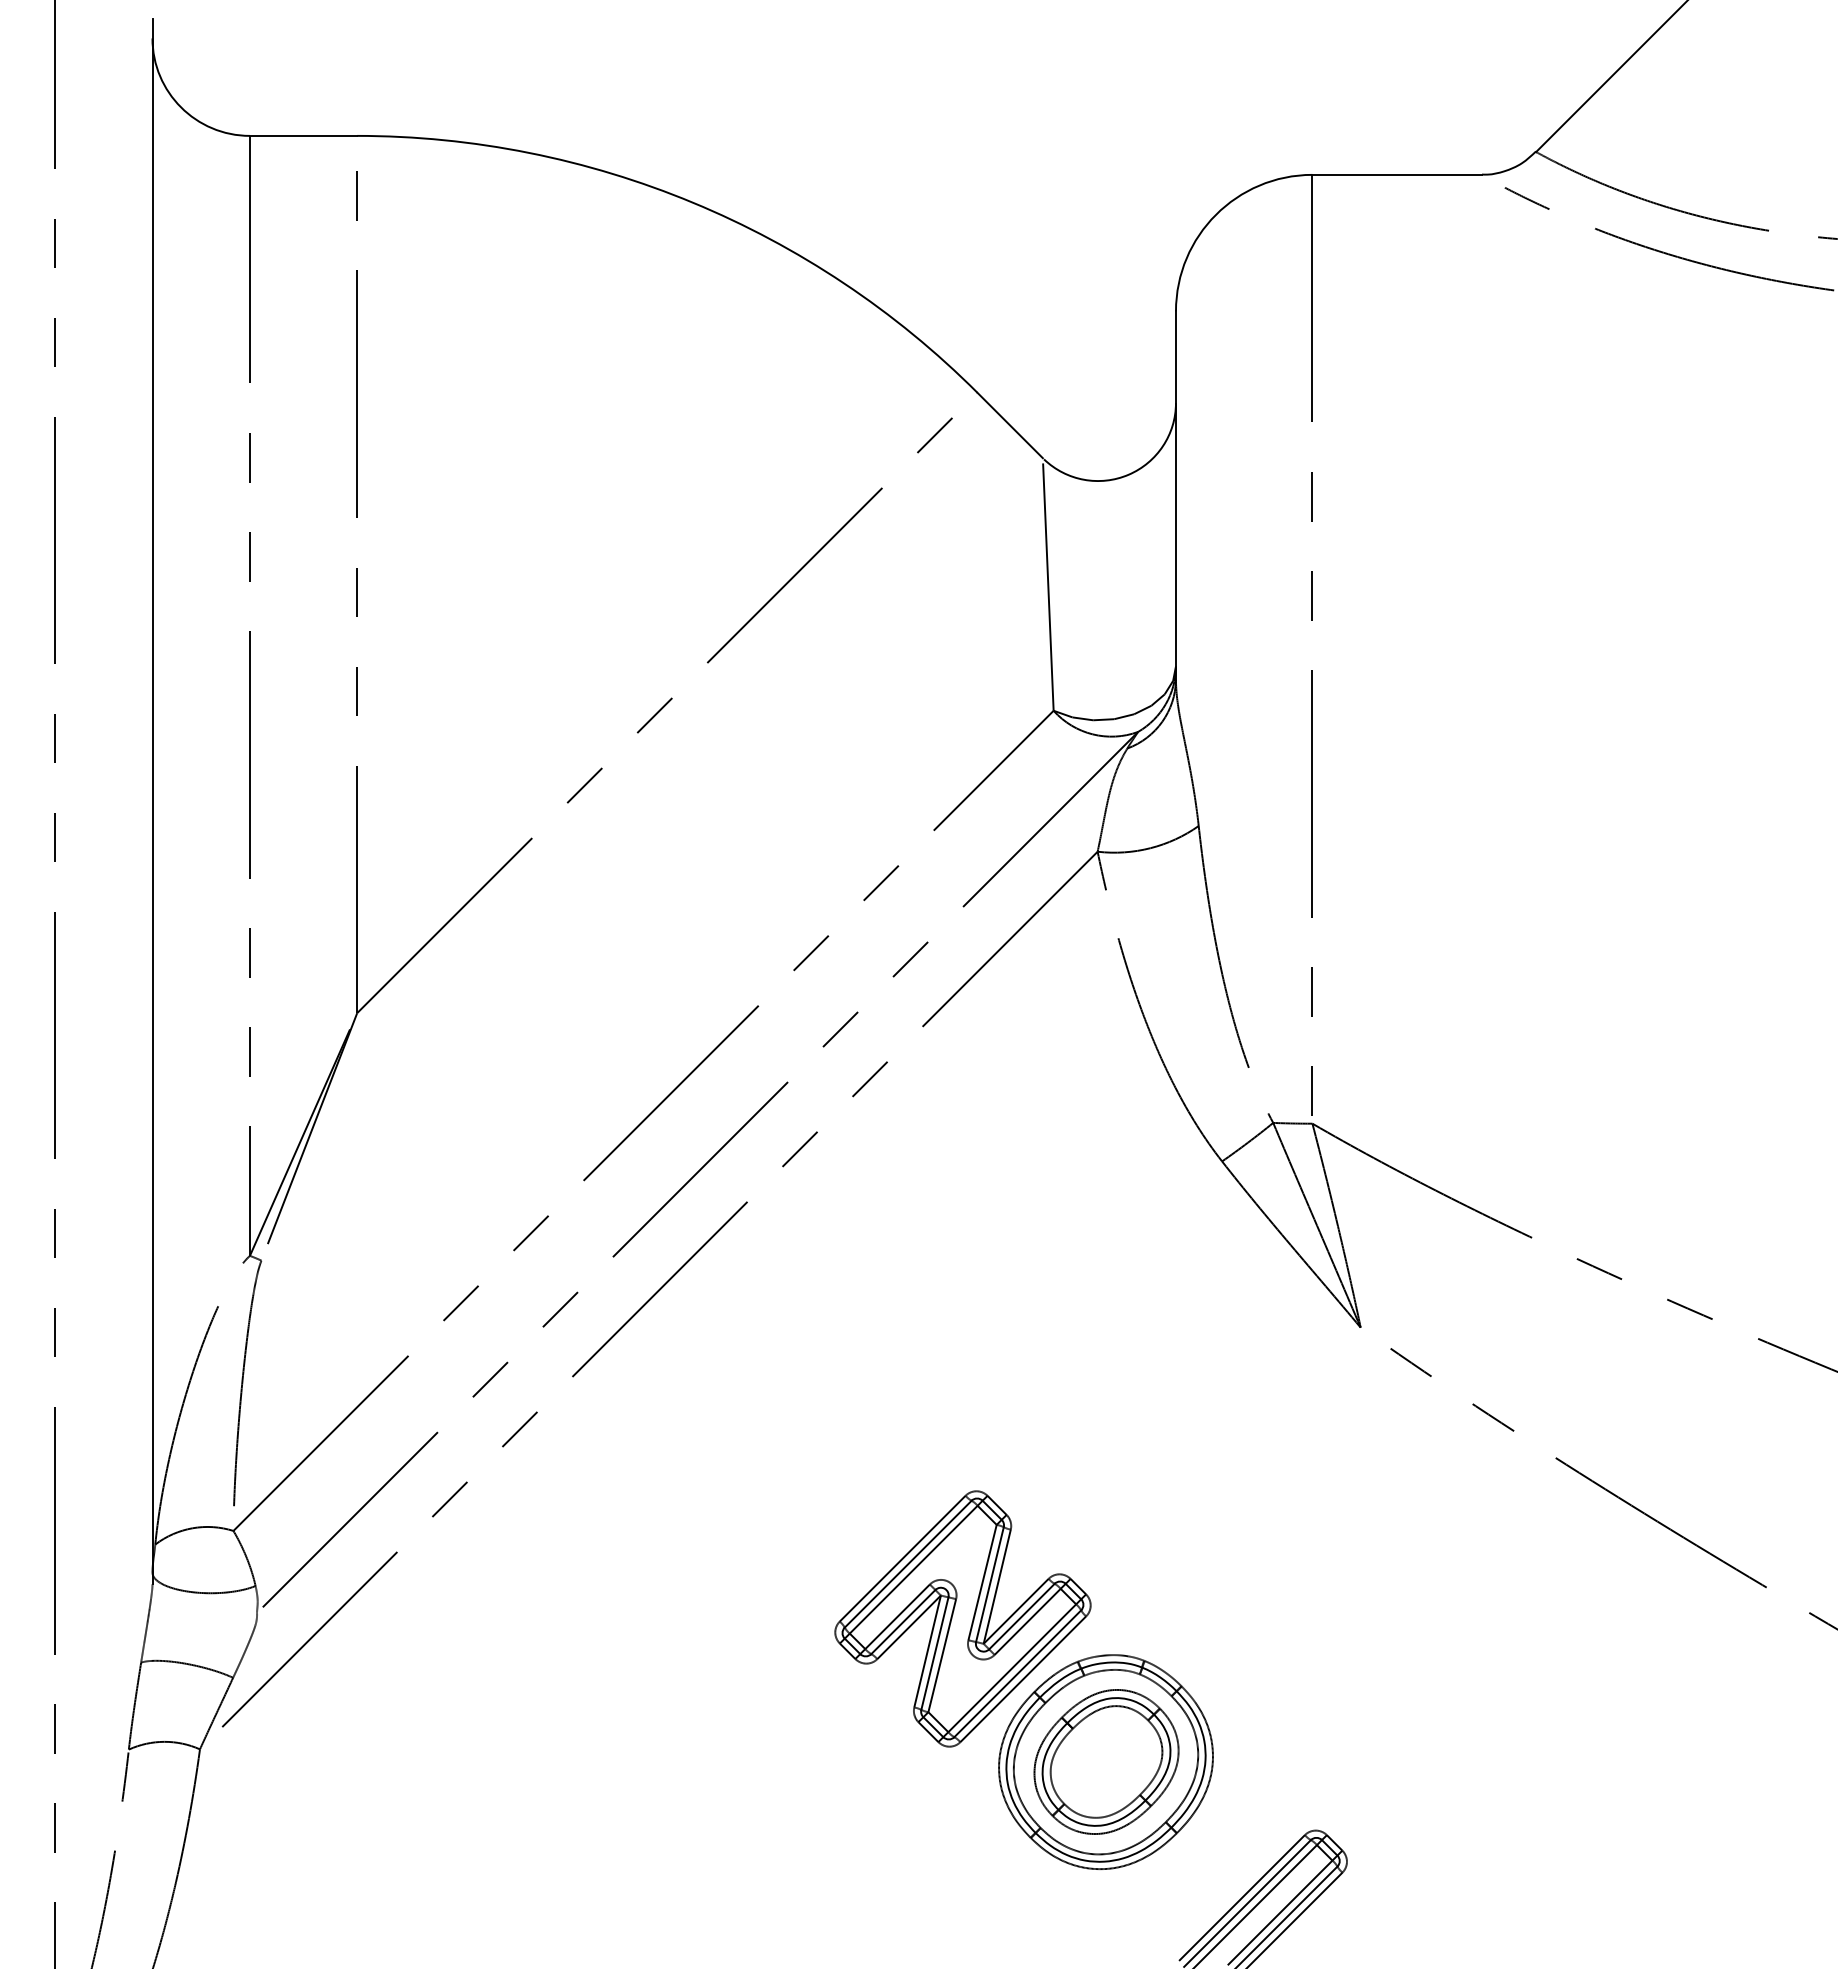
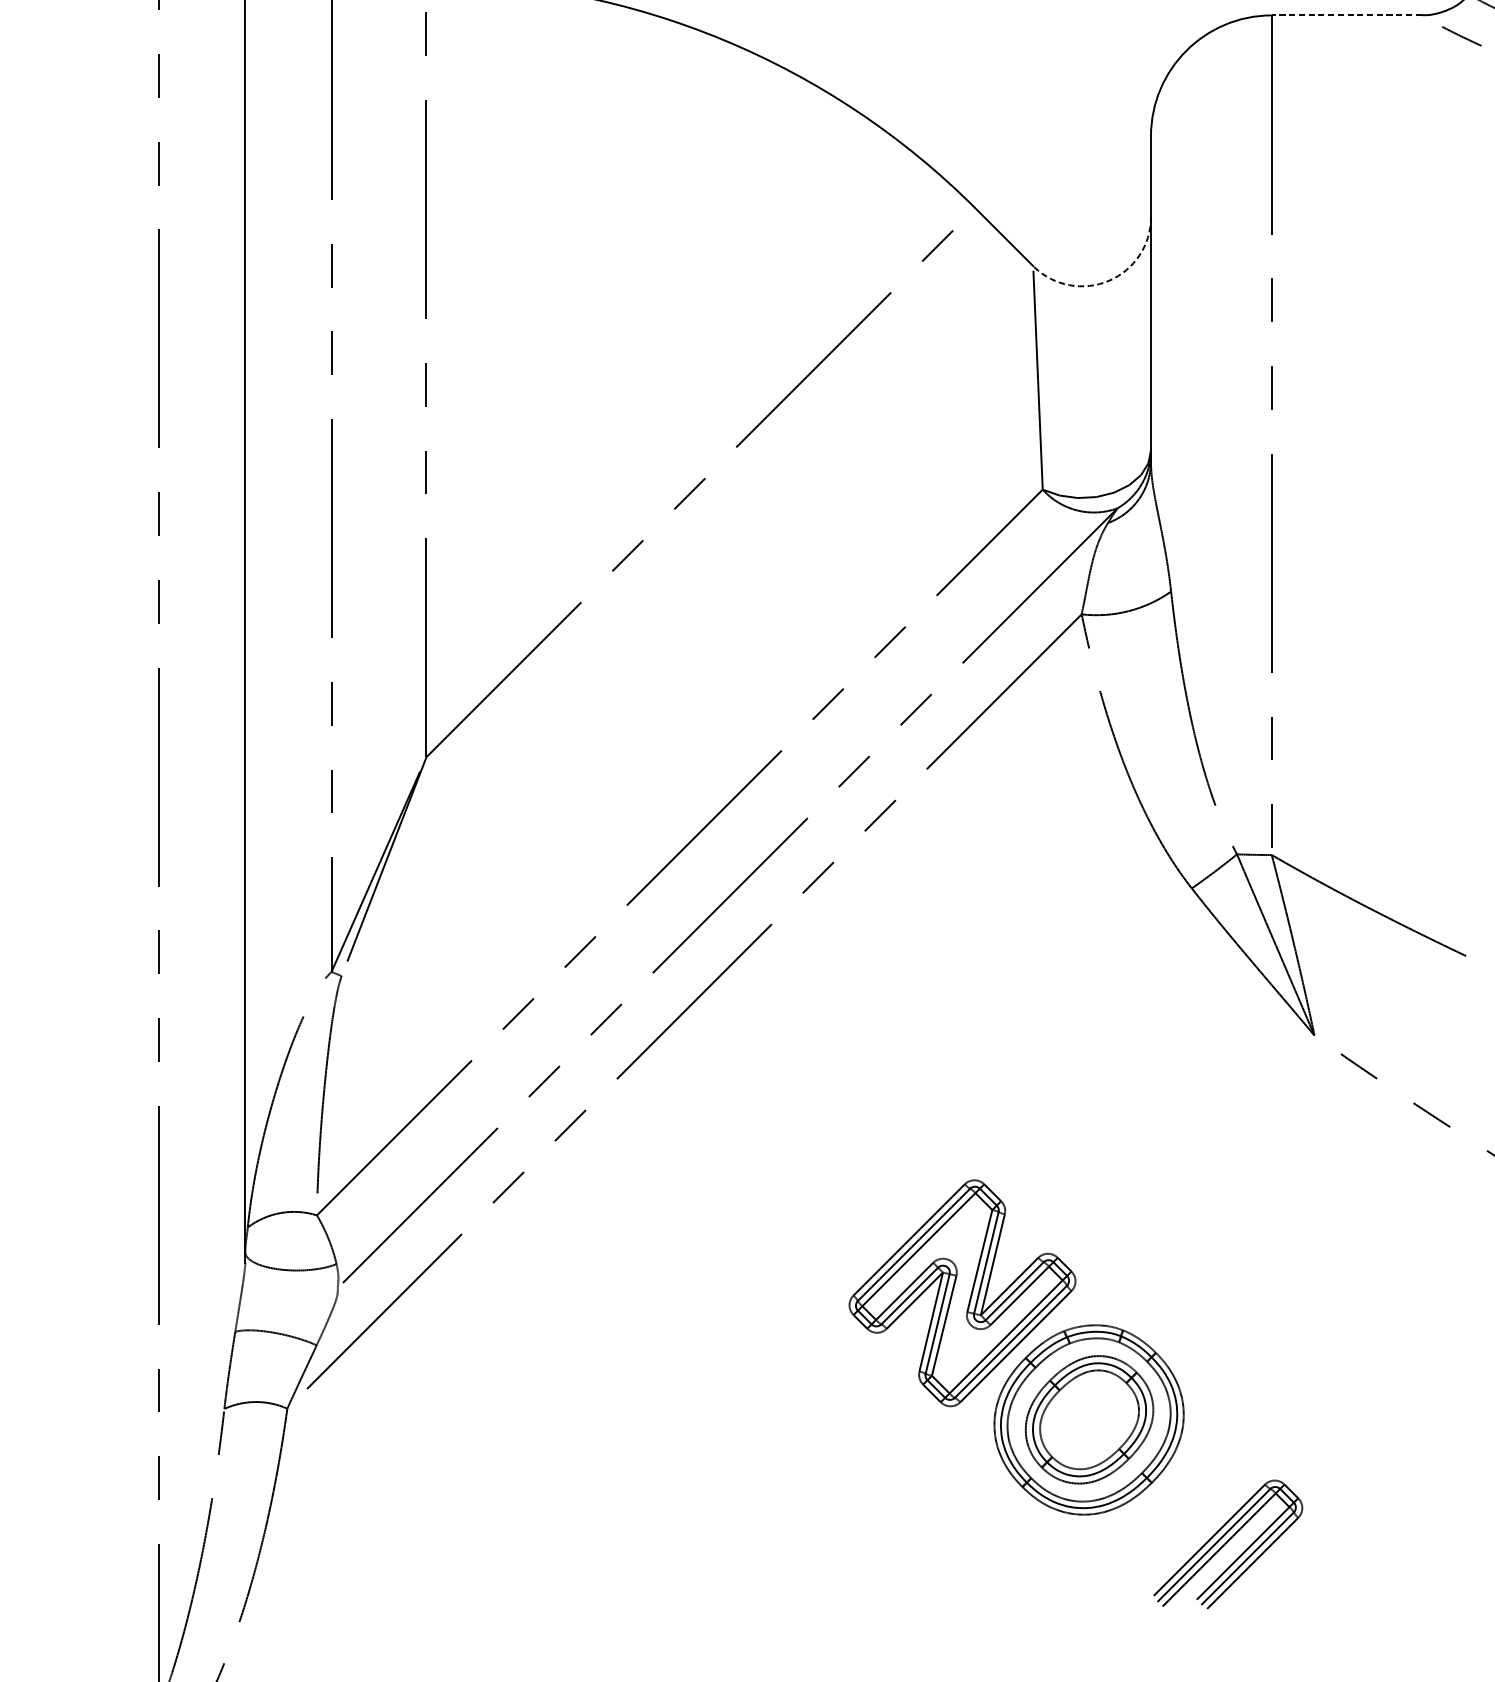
line: (1397, 174) -> (1347, 15), solid -> dashed
arc: (1128, 474) -> (1108, 280), solid -> dashed

